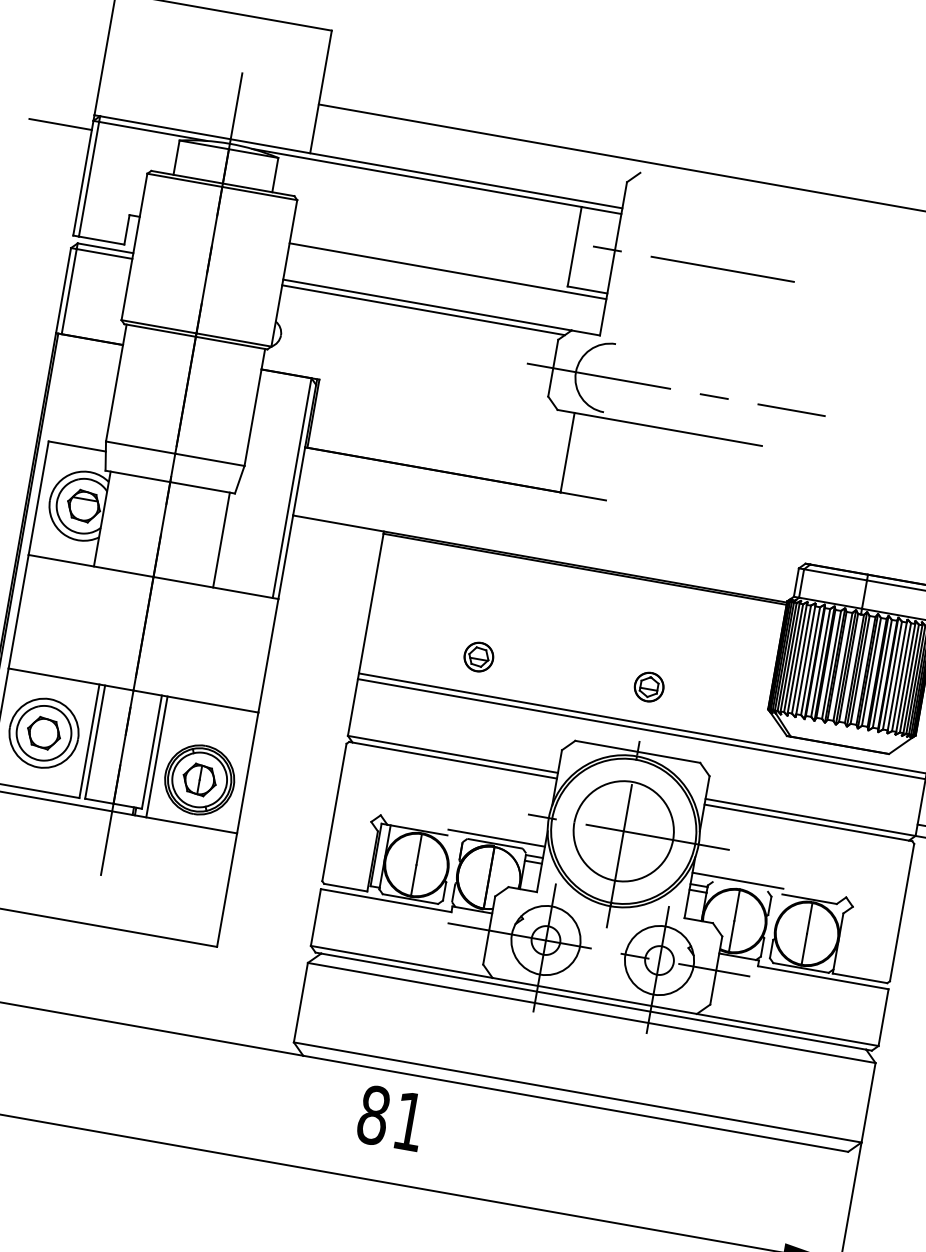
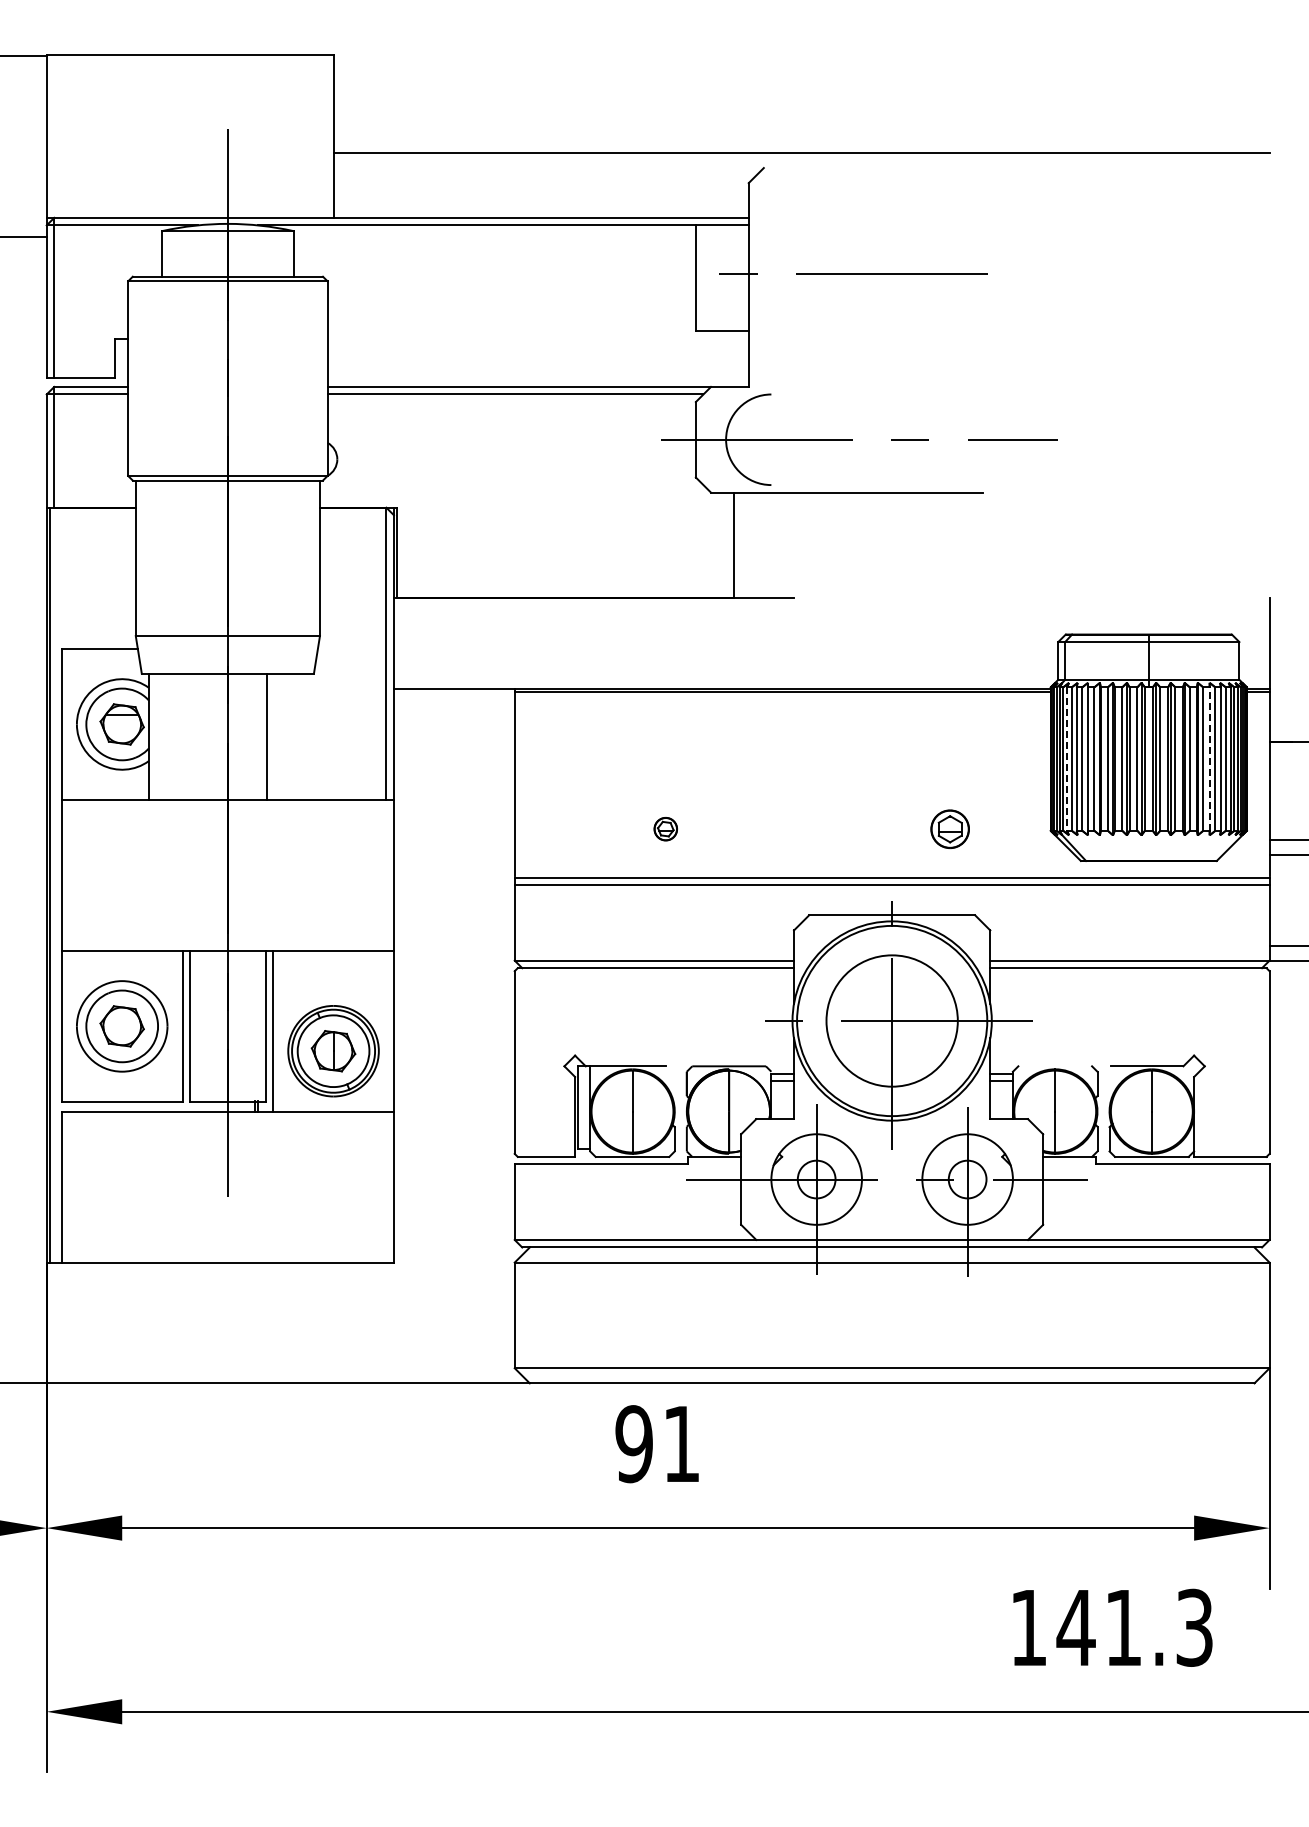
line: (447, 271) -> (537, 338), removed
line: (221, 539) -> (267, 736), moved
part: (478, 656) -> (665, 828), size x0.6
line: (790, 657) -> (1067, 759), solid -> dashed
line: (897, 676) -> (1209, 759), solid -> dashed
part: (648, 686) -> (949, 828), moved
line: (496, 837) -> (729, 1058), removed
line: (737, 880) -> (1050, 1058), removed
text: (373, 1115) -> (634, 1444), 81 -> 91

